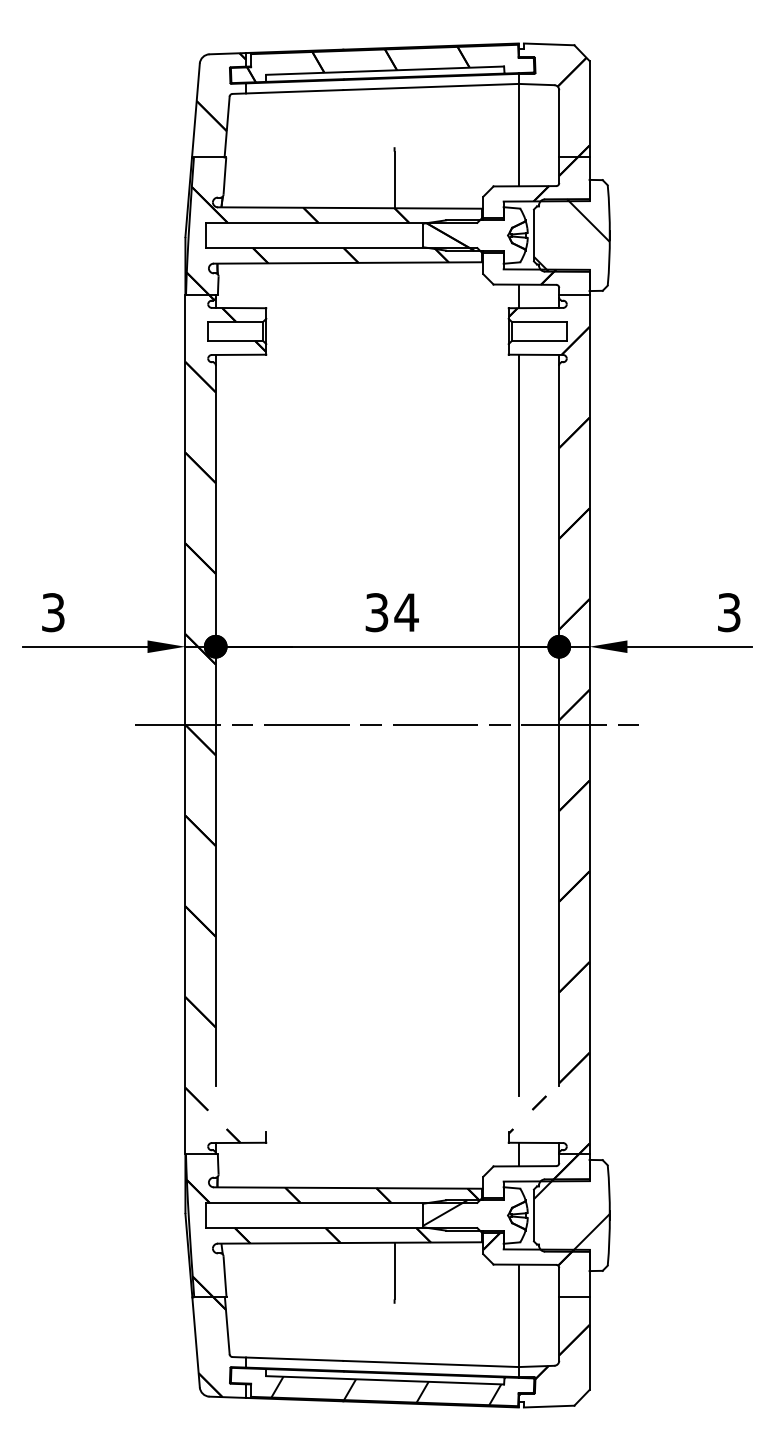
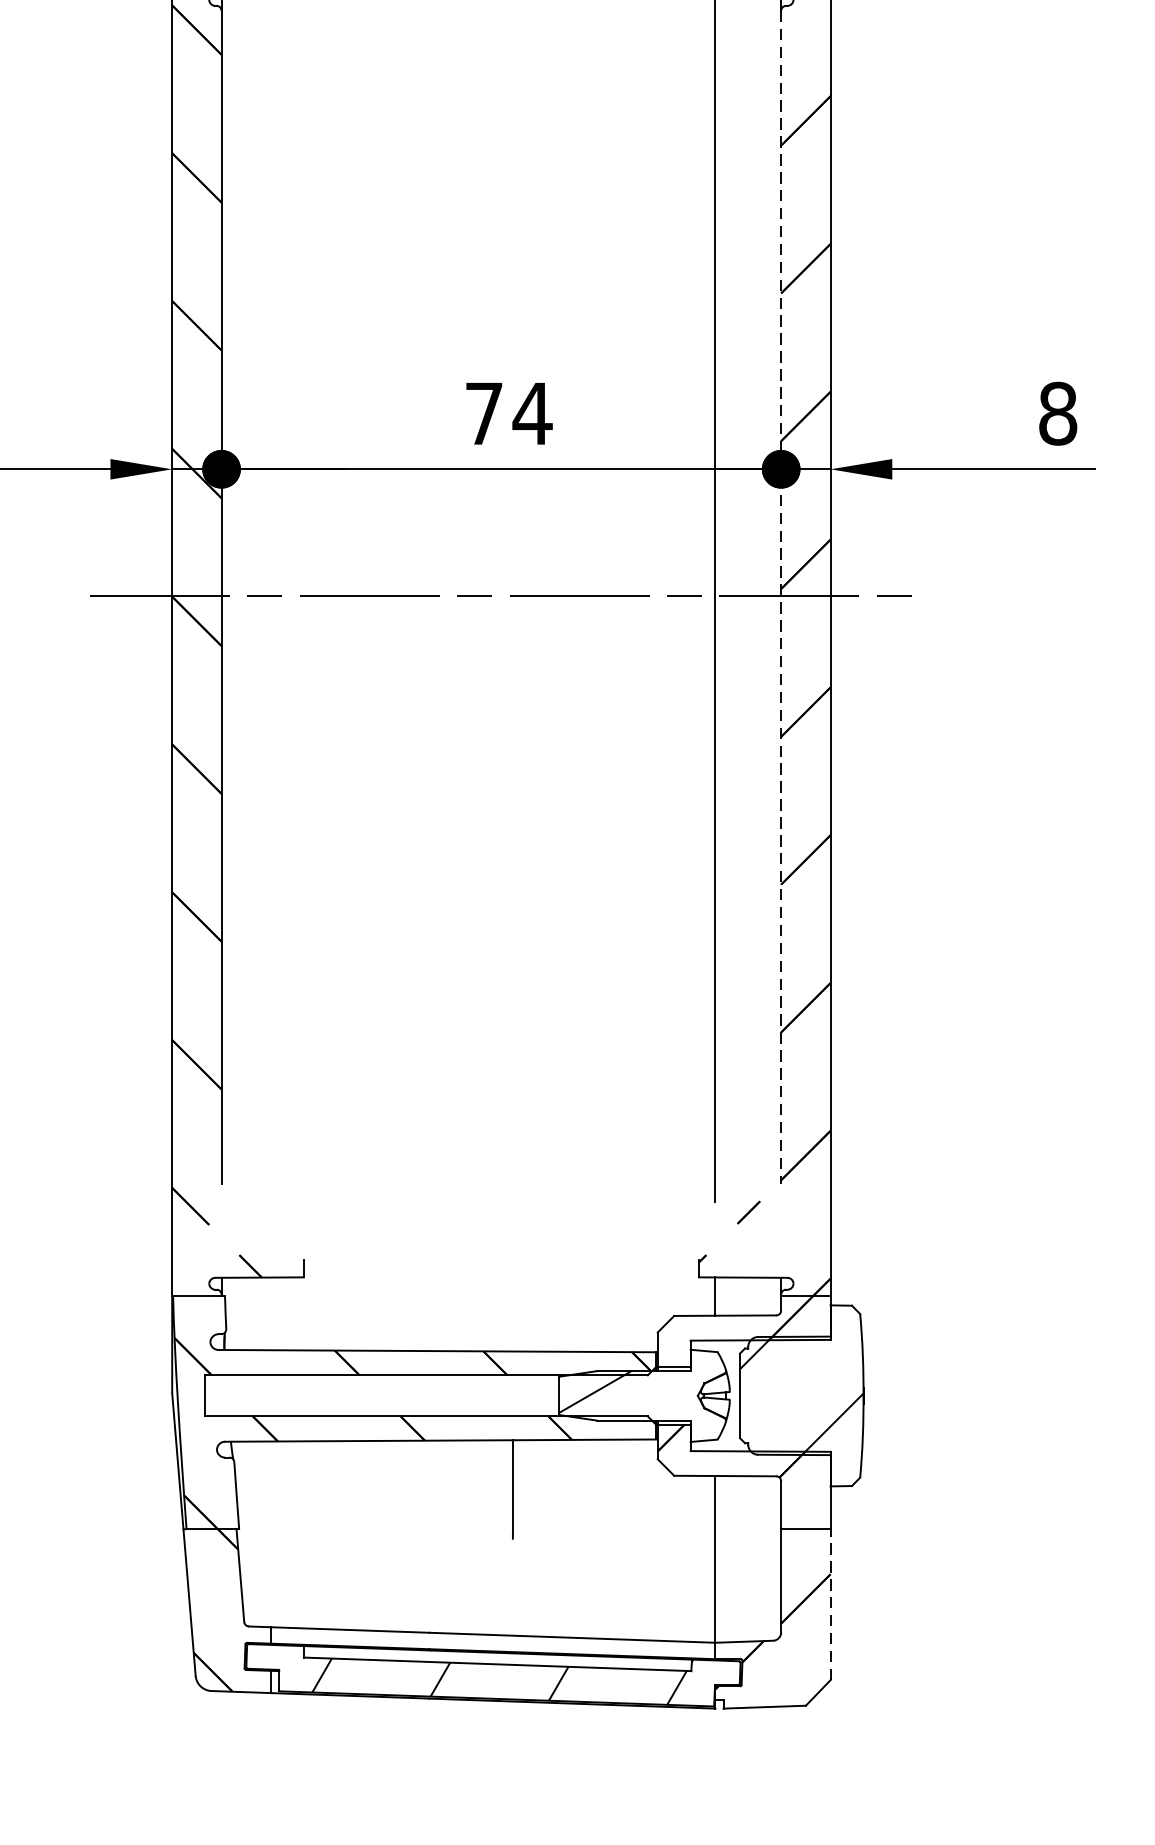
text: (376, 612) -> (483, 413), 34 -> 74
text: (728, 612) -> (1056, 413), 3 -> 8
line: (559, 725) -> (781, 597), solid -> dashed
line: (589, 1343) -> (830, 1604), solid -> dashed

